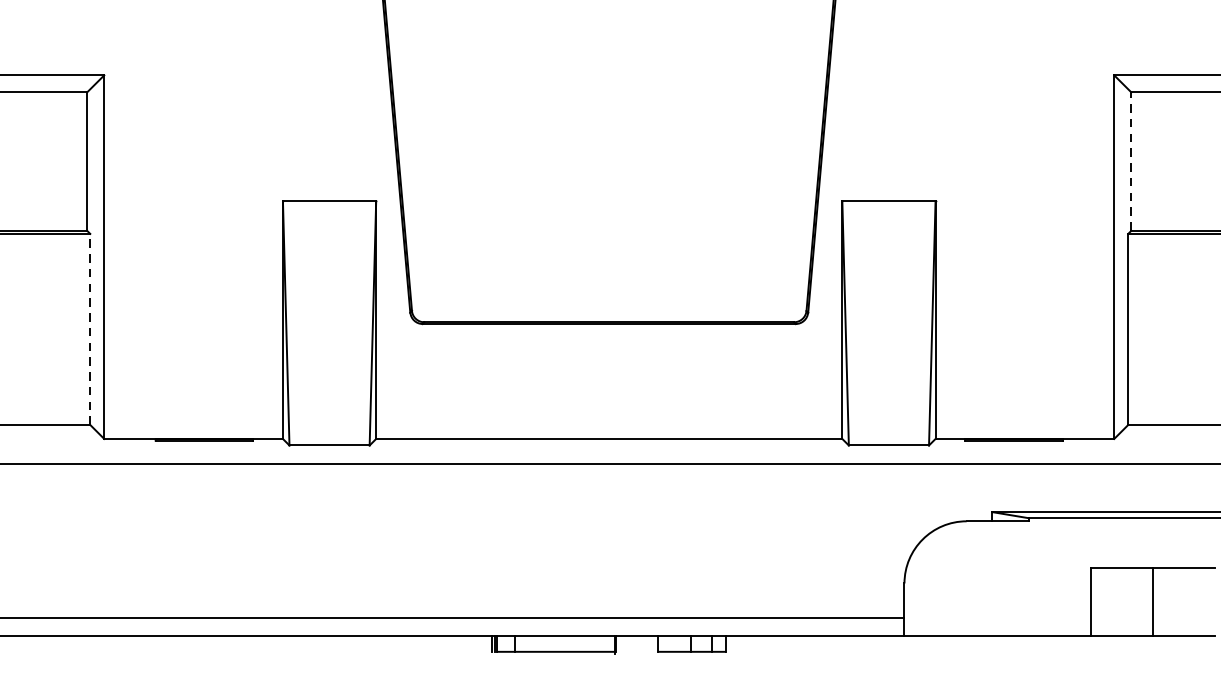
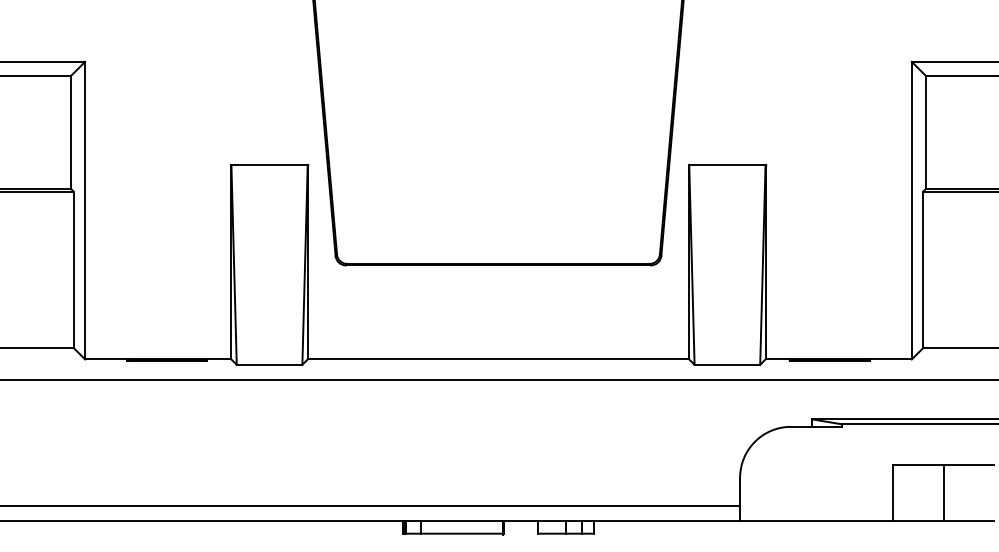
line: (1130, 161) -> (925, 132), dashed -> solid
line: (90, 329) -> (73, 269), dashed -> solid

